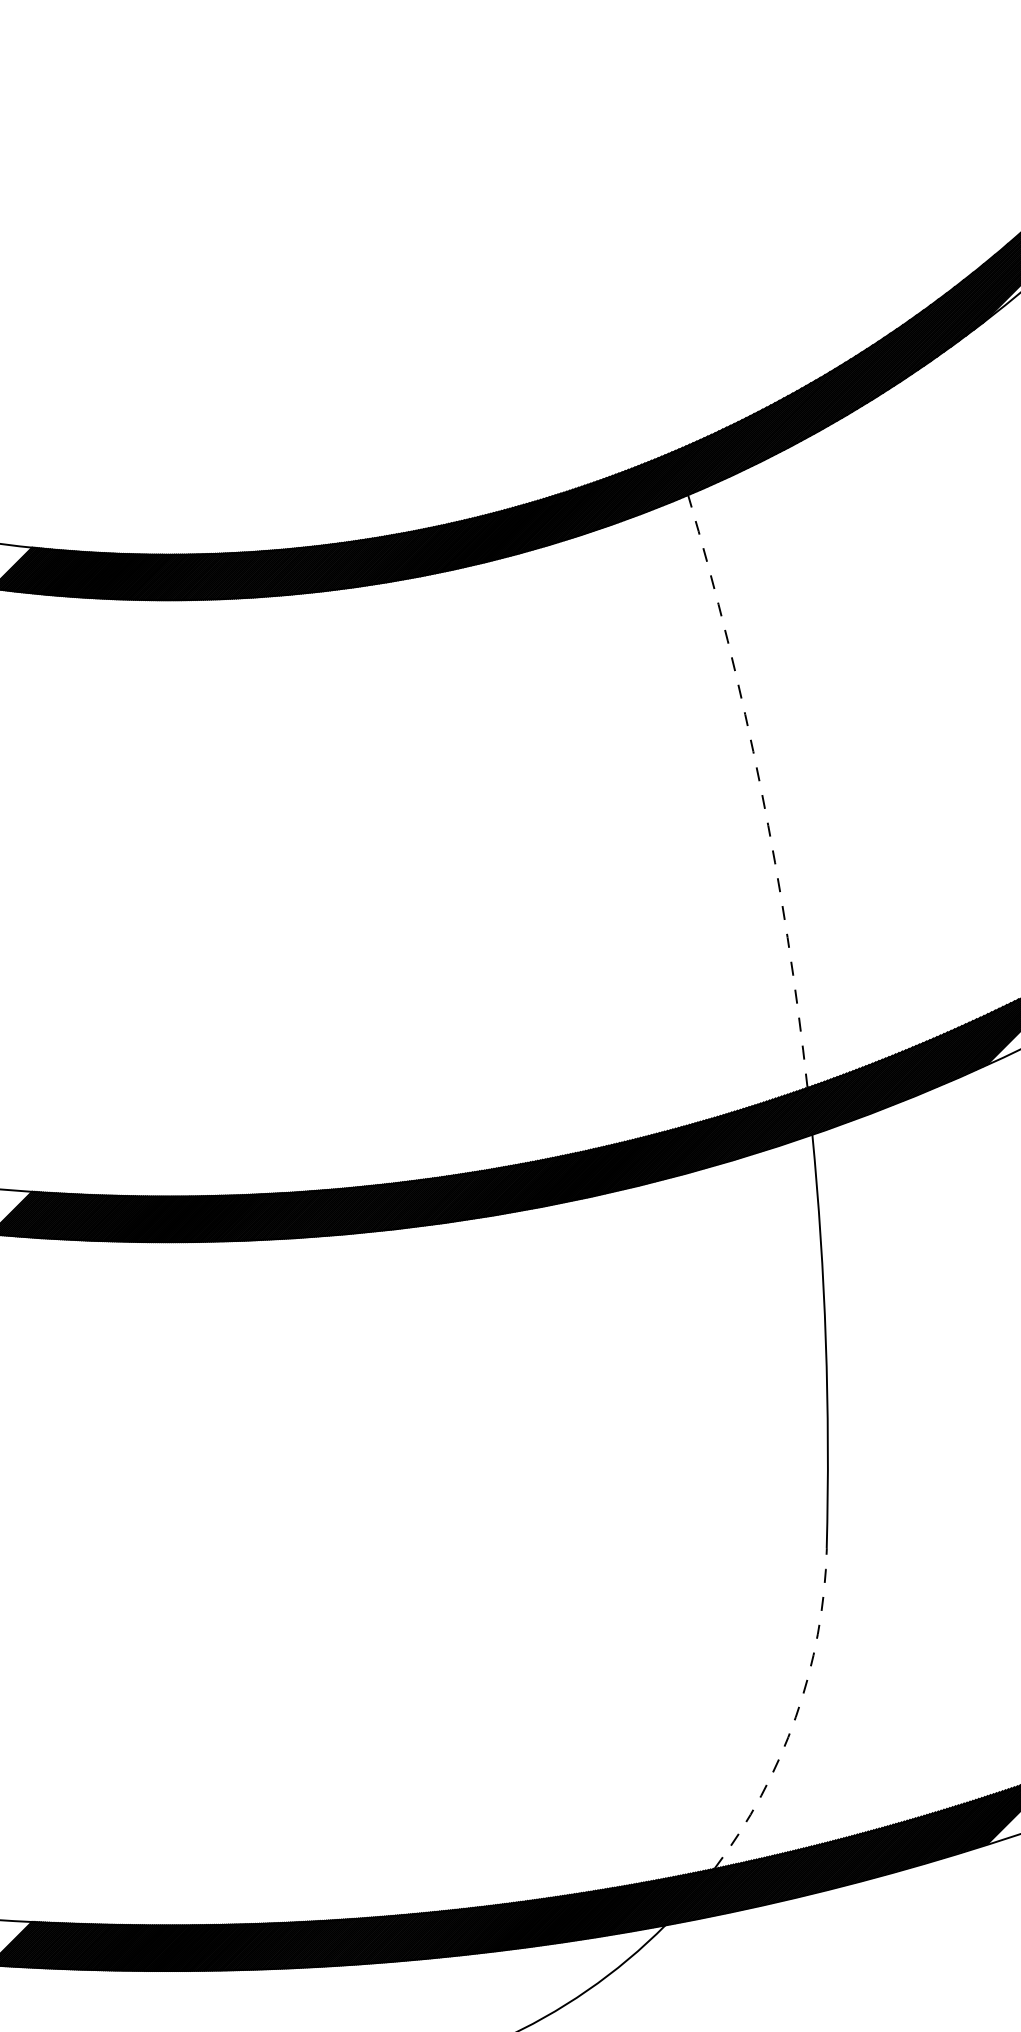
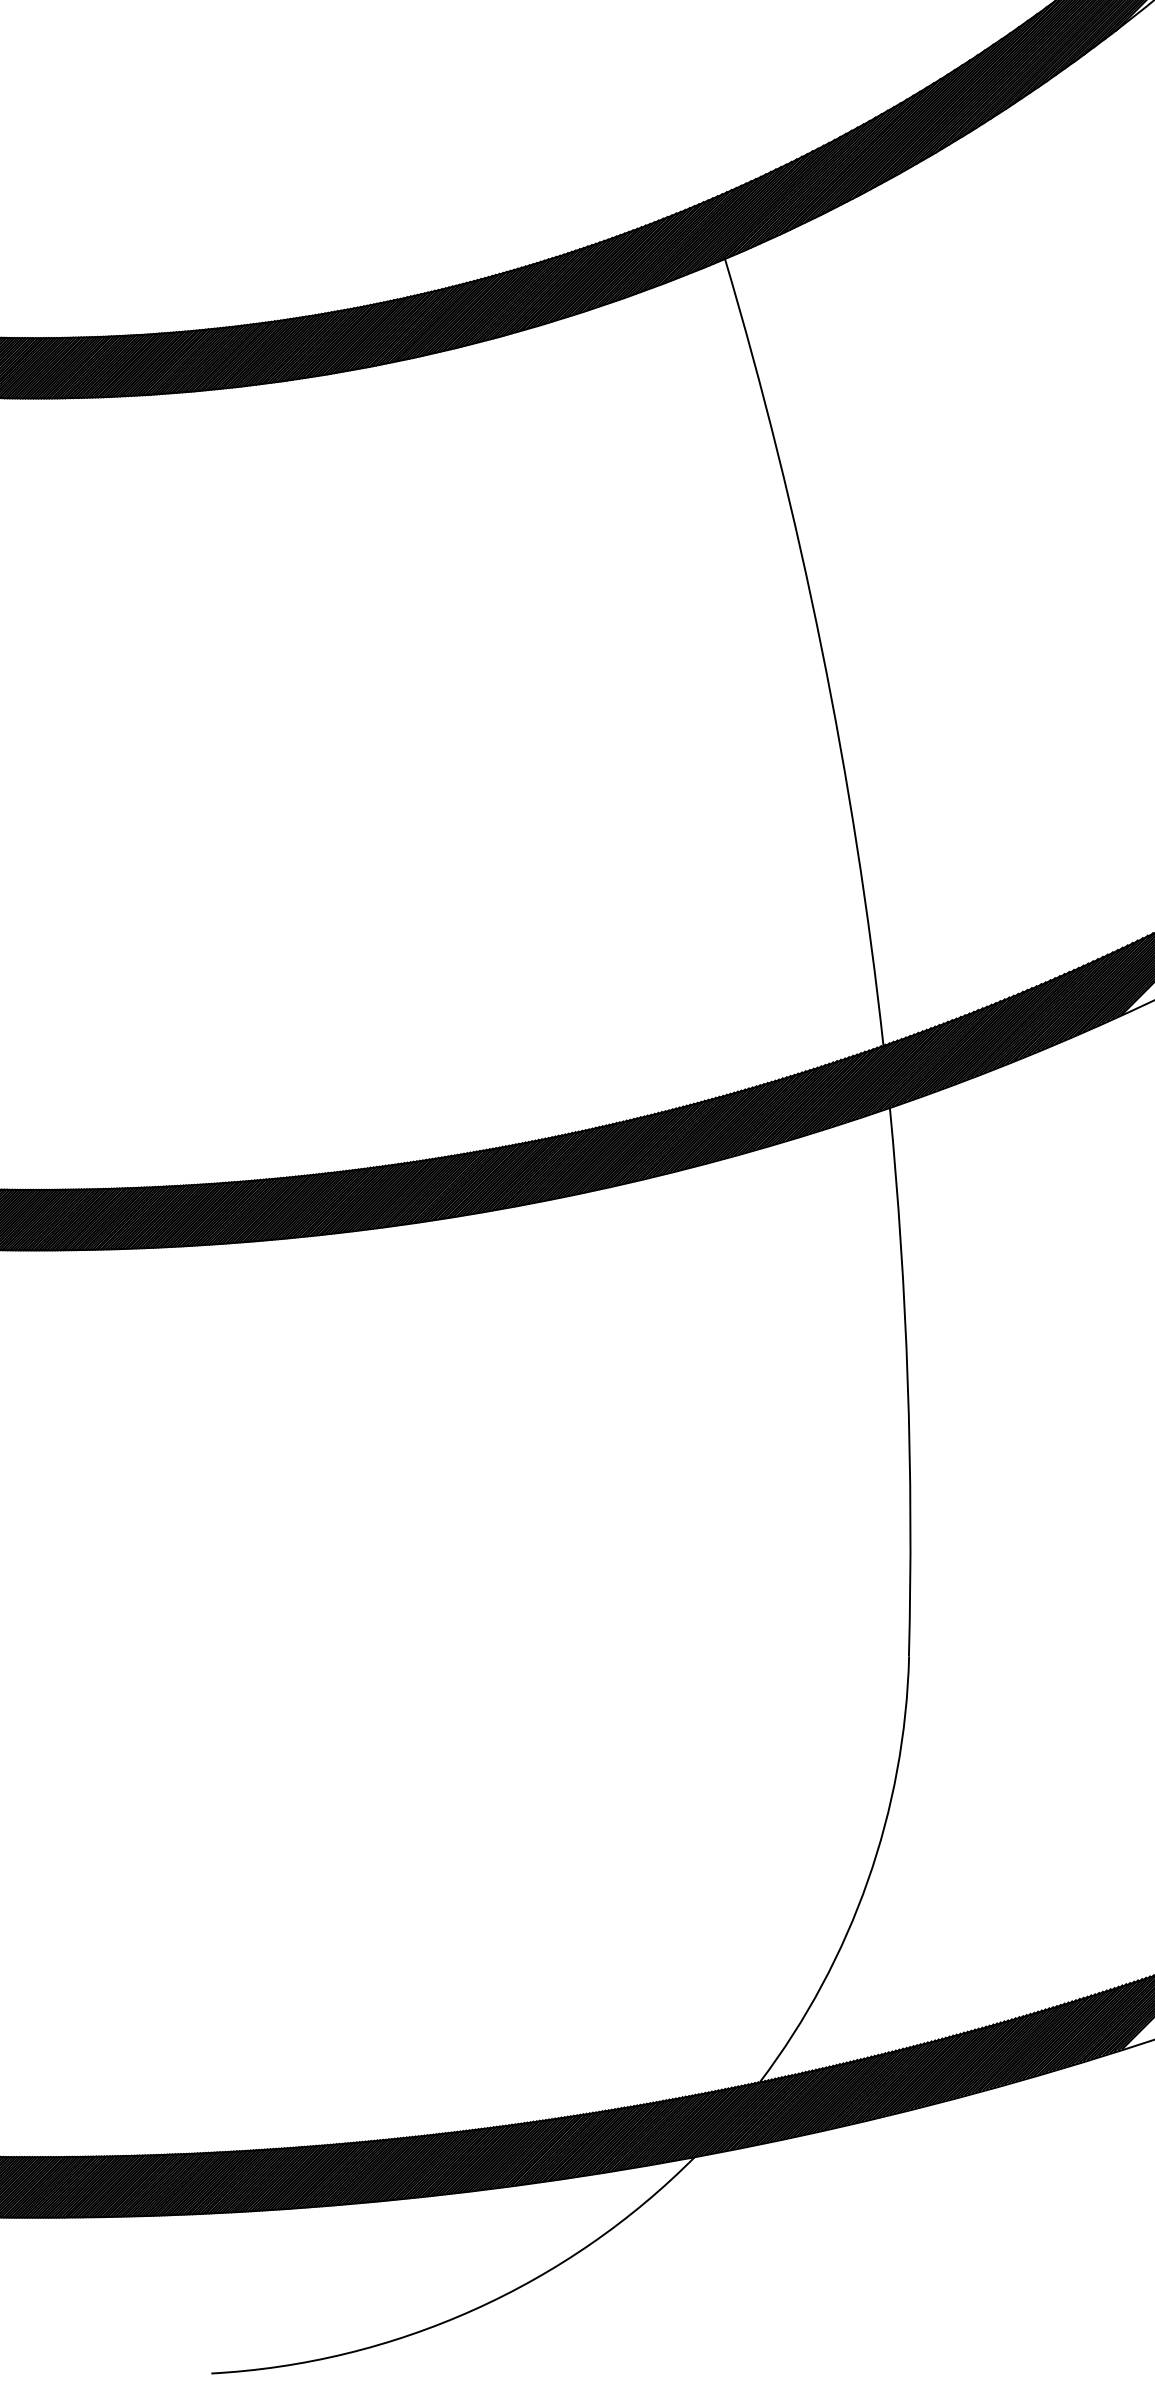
arc: (761, 788) -> (822, 648), dashed -> solid
arc: (795, 1717) -> (867, 1881), dashed -> solid

